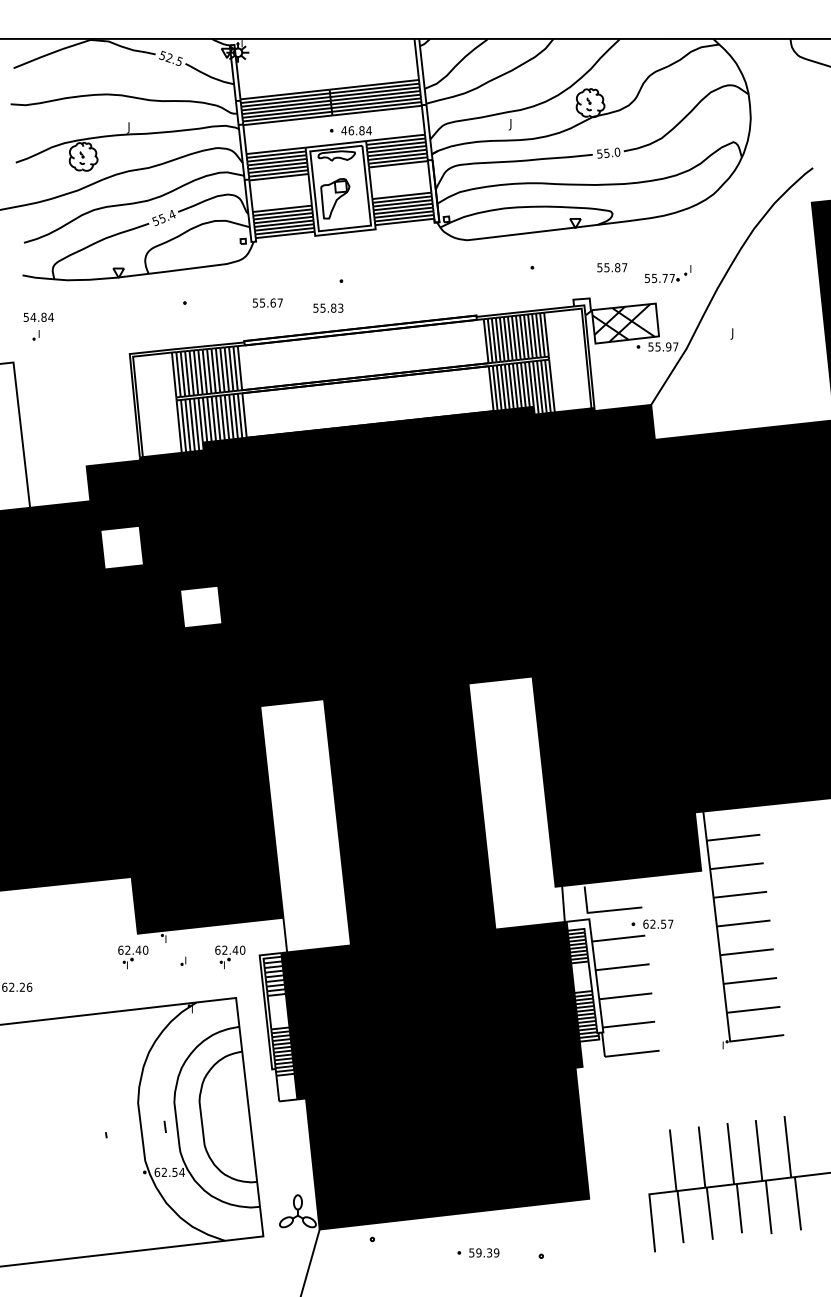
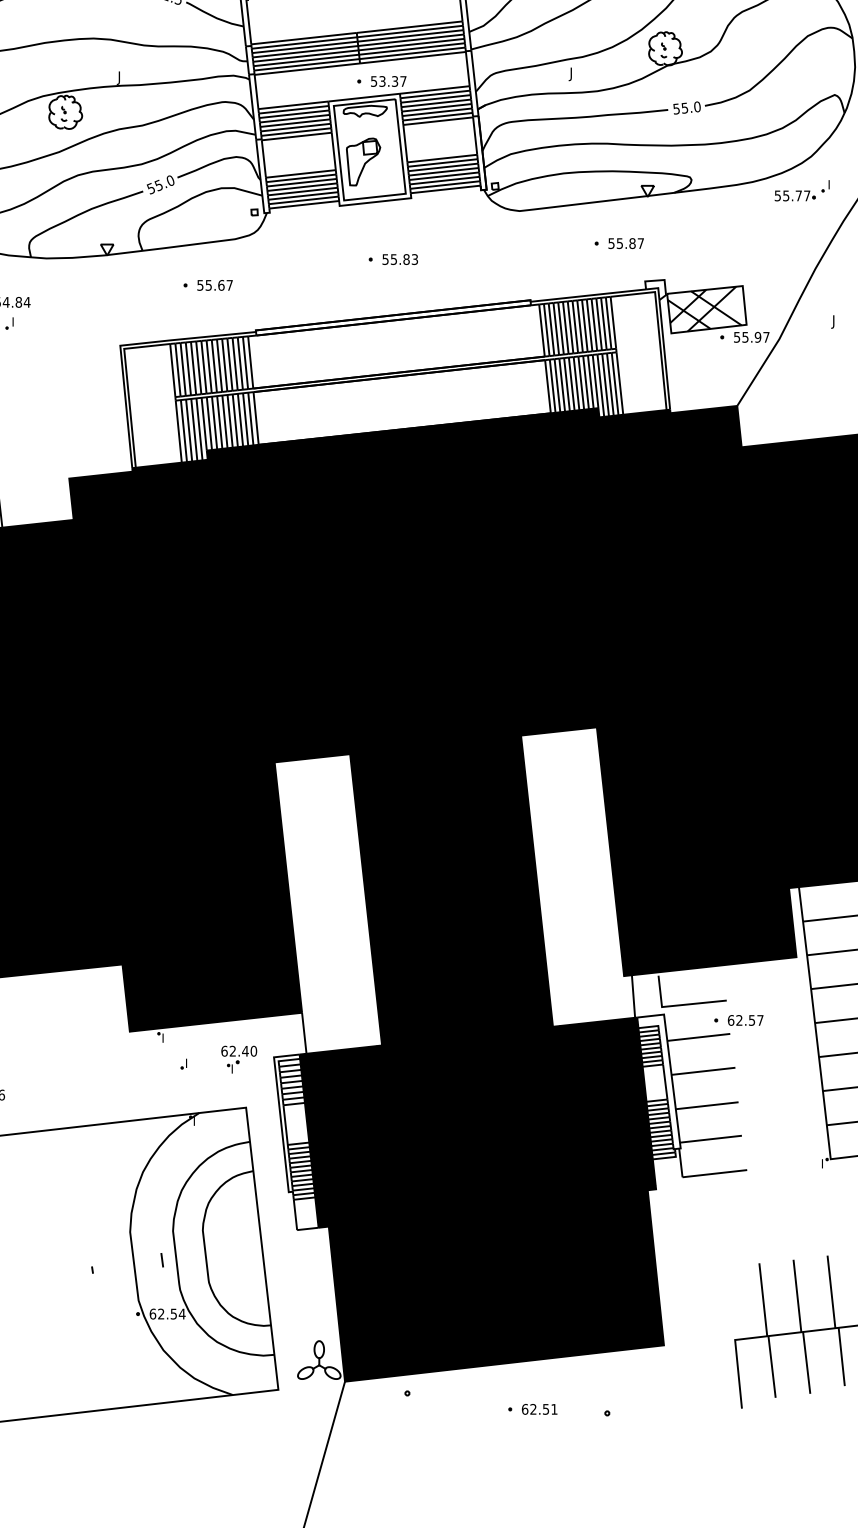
text: (356, 130) -> (388, 81), 46.84 -> 53.37
text: (172, 214) -> (170, 180), 55.4 -> 55.0
text: (612, 267) -> (626, 243), moved
part: (668, 273) -> (802, 190), moved
text: (267, 302) -> (214, 284), moved
text: (328, 307) -> (400, 258), moved
fill: (121, 547) -> (110, 574), added
fill: (201, 606) -> (205, 644), added
part: (133, 957) -> (124, 1059), removed
text: (484, 1252) -> (540, 1408), 59.39 -> 62.51

